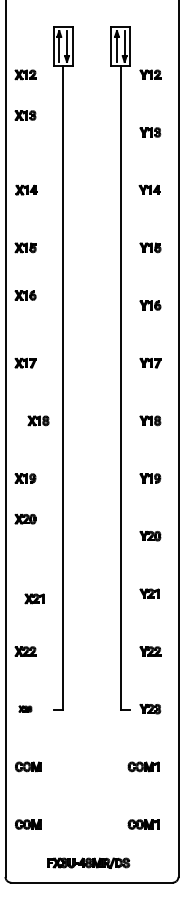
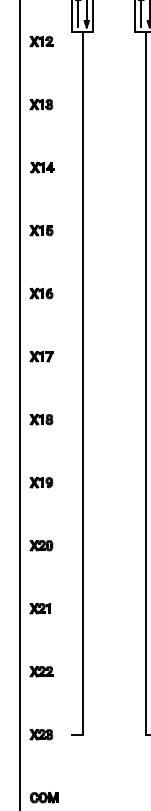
part: (25, 115) -> (41, 104), moved
part: (25, 295) -> (41, 293), moved
part: (38, 420) -> (41, 419), moved
part: (25, 518) -> (41, 544), moved
part: (34, 598) -> (40, 608), moved
part: (25, 708) -> (41, 733), size x1.67

